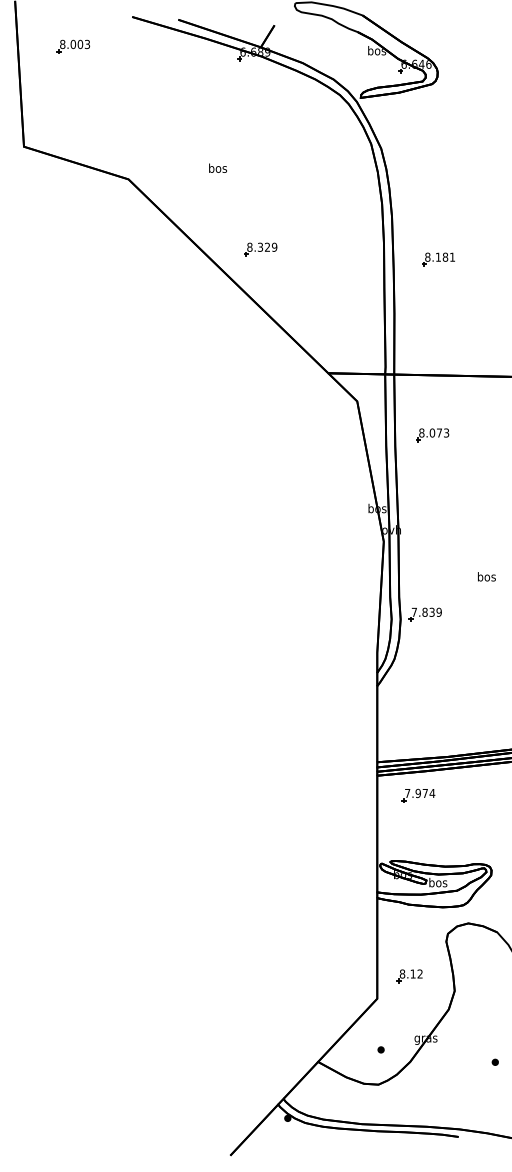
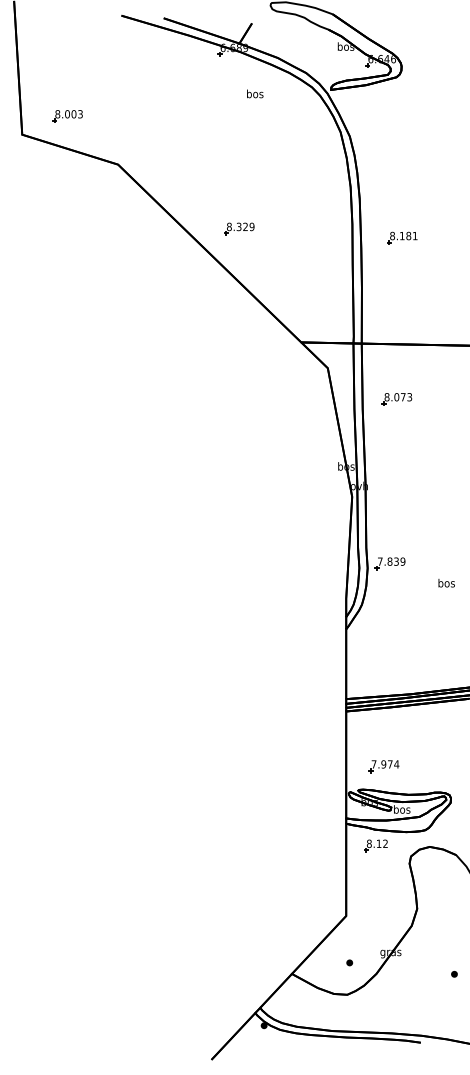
part: (73, 46) -> (67, 116), moved
text: (217, 167) -> (254, 93), moved
text: (486, 576) -> (446, 582), moved
part: (418, 795) -> (384, 766), moved
part: (409, 976) -> (375, 846), moved

